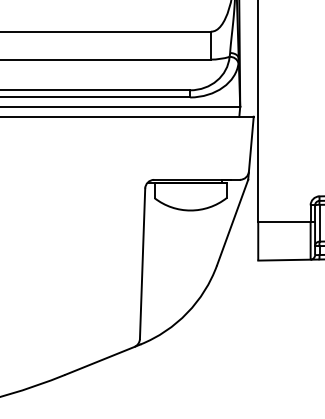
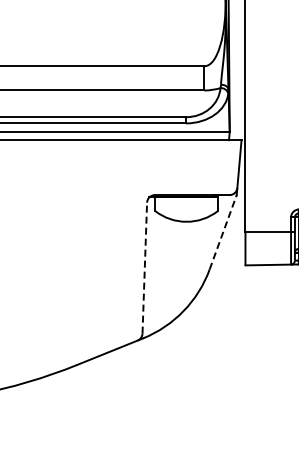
line: (233, 222) -> (223, 232), solid -> dashed
line: (142, 263) -> (144, 267), solid -> dashed

